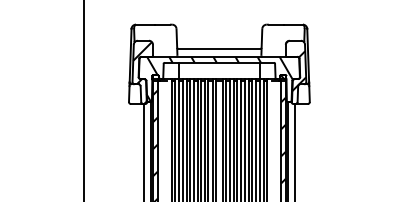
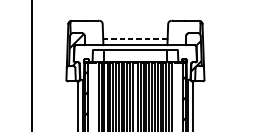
line: (218, 48) -> (134, 38), solid -> dashed
hatch: (219, 79) -> (135, 62), removed

